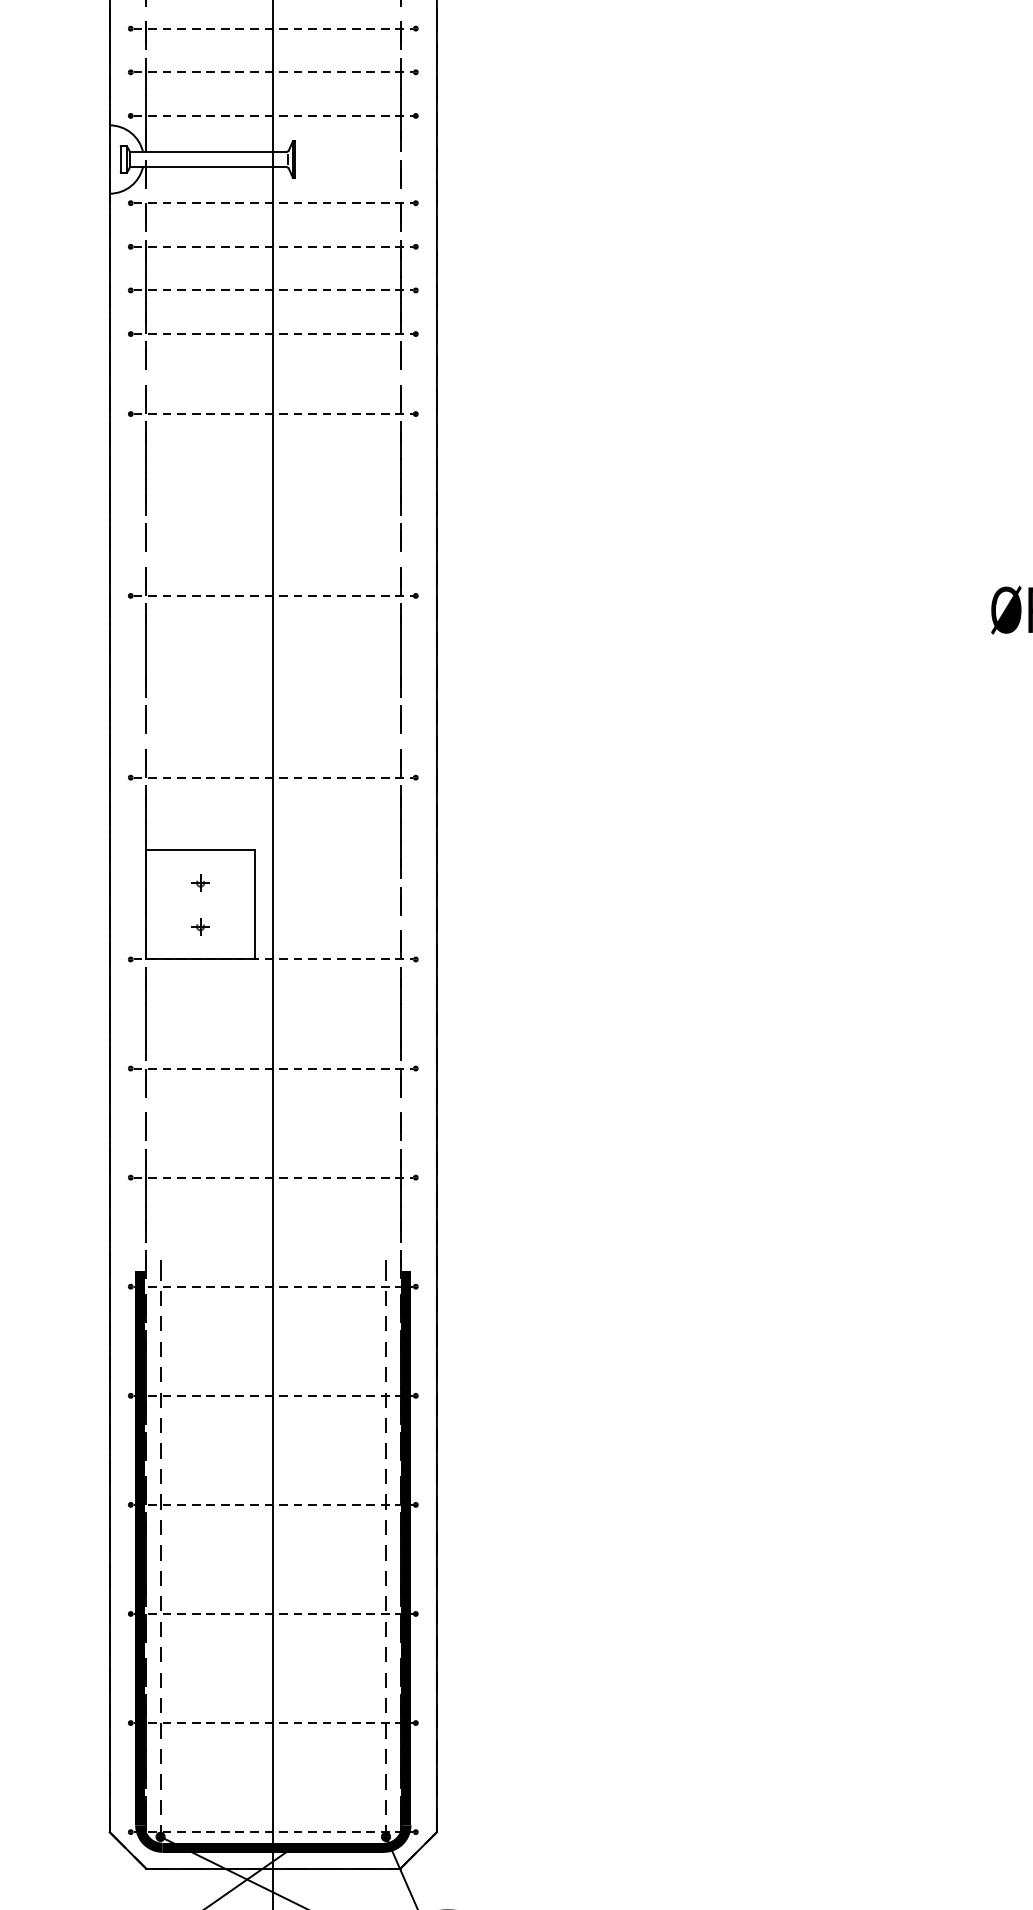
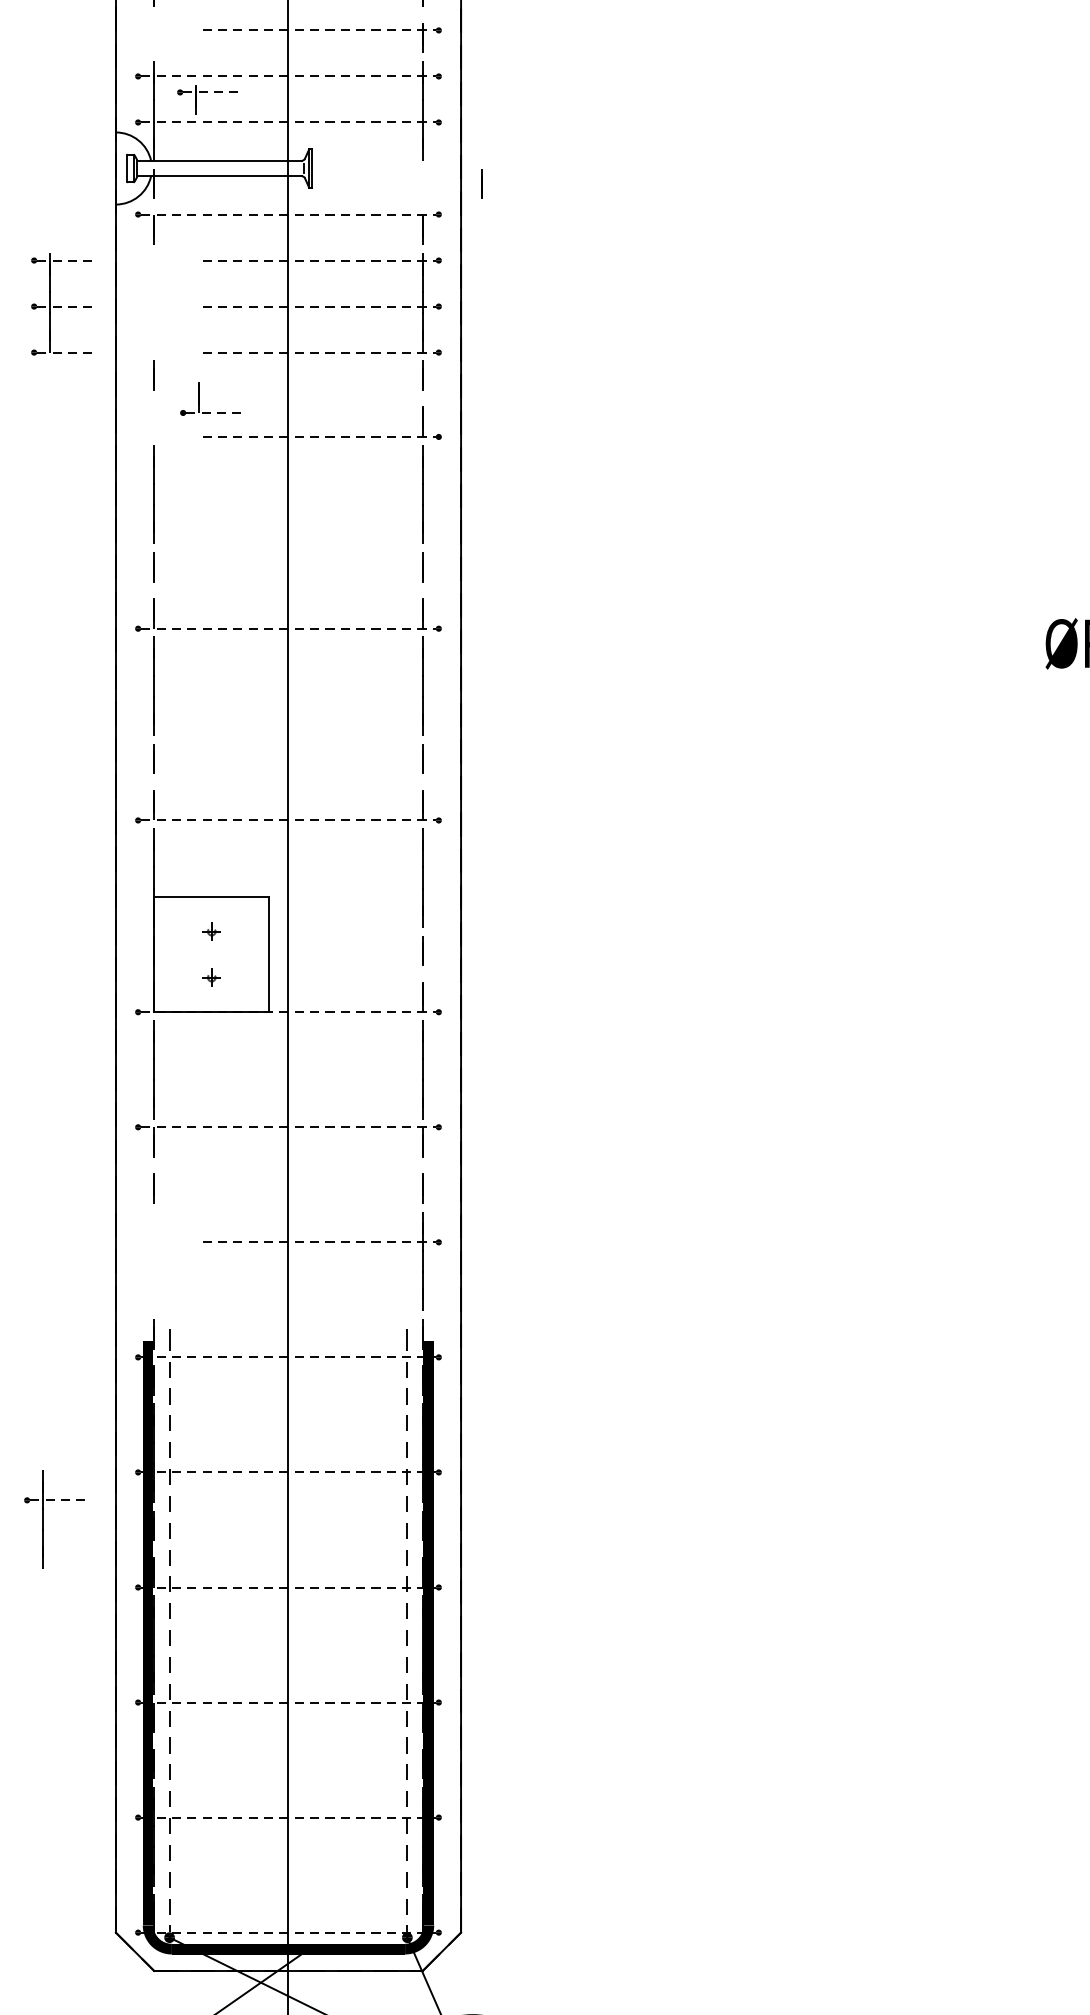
part: (156, 28) -> (207, 92), moved
line: (400, 173) -> (481, 183), moved
part: (156, 288) -> (61, 304), moved
part: (146, 400) -> (199, 398), moved
part: (146, 1195) -> (43, 1519), moved

